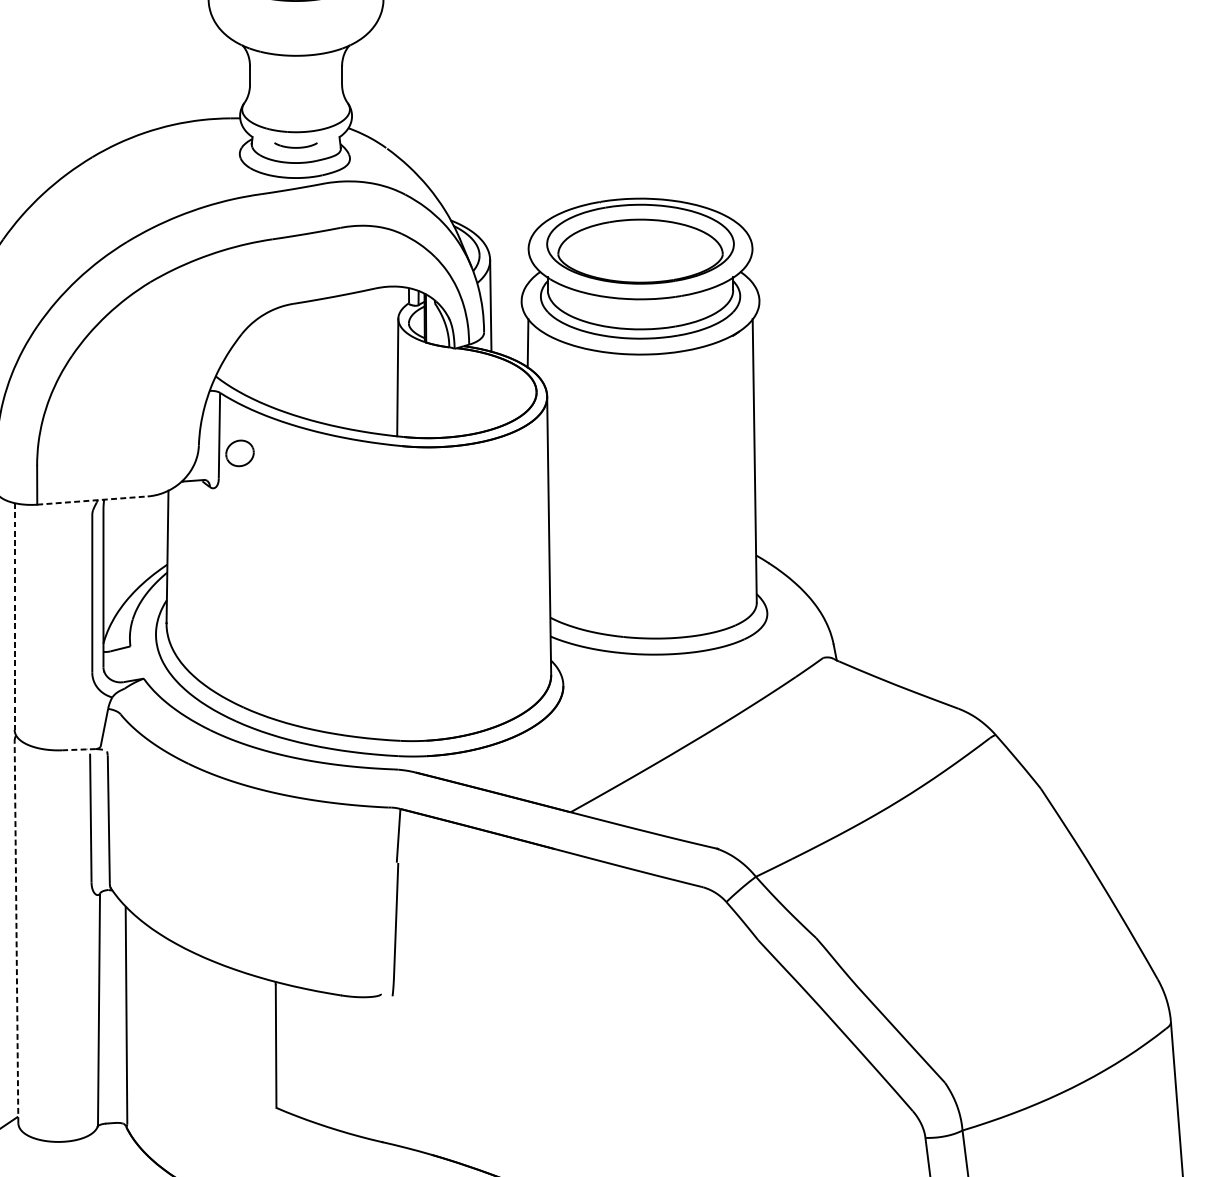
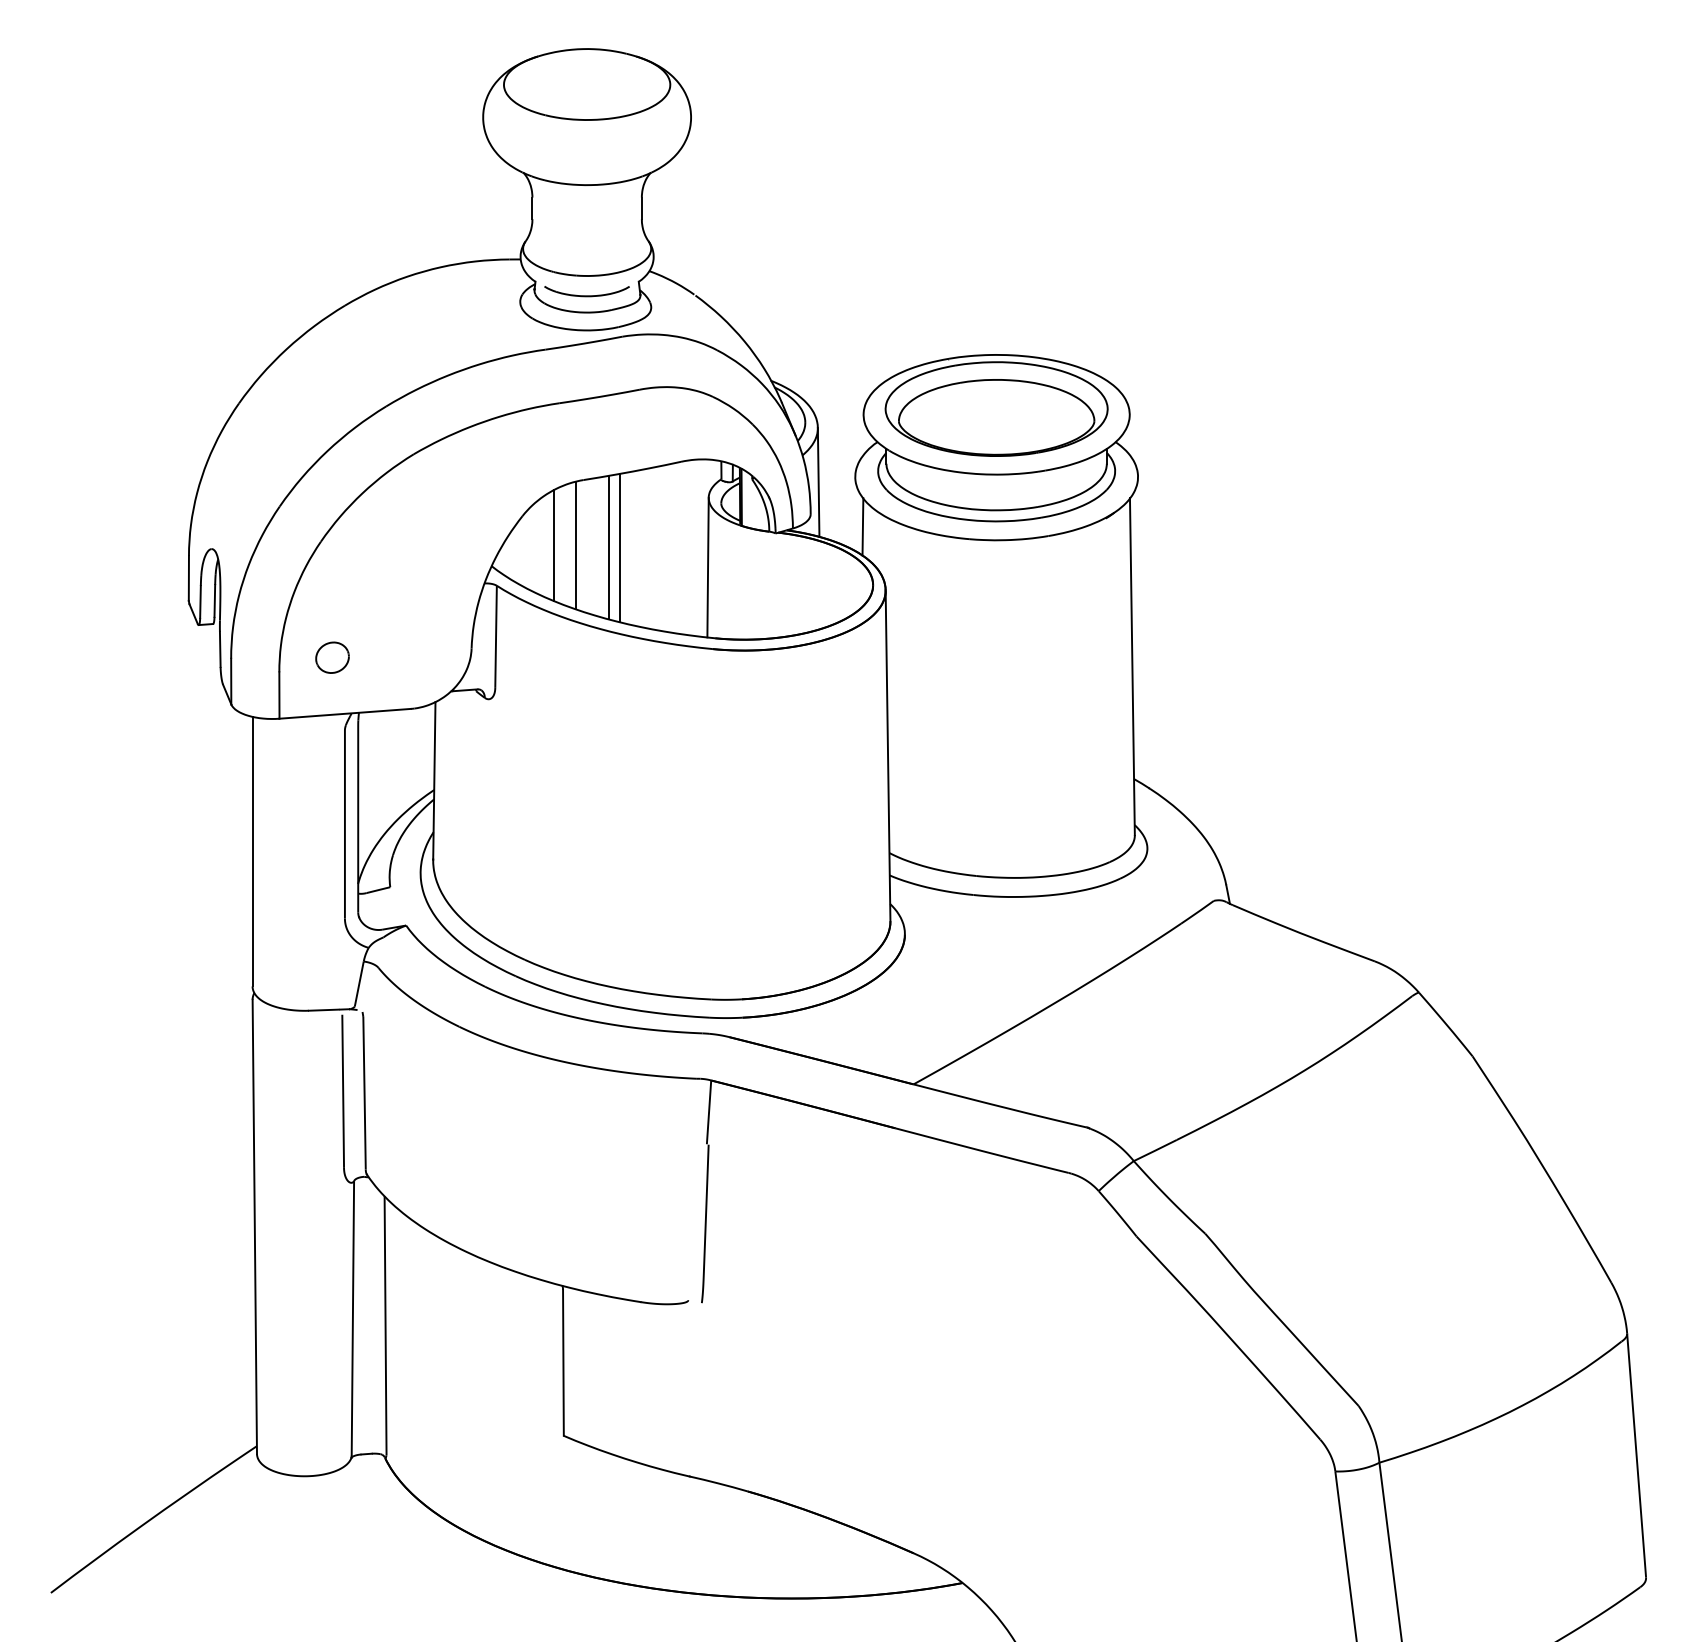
part: (295, 145) -> (586, 291), size x1.67
line: (268, 358) -> (554, 545), added
line: (286, 358) -> (575, 545), added
line: (314, 360) -> (608, 547), added
line: (324, 360) -> (620, 547), added
part: (240, 453) -> (332, 657), moved
line: (92, 500) -> (345, 713), dashed -> solid
line: (14, 616) -> (252, 851), dashed -> solid
line: (78, 750) -> (328, 1010), dashed -> solid
line: (16, 931) -> (254, 1226), dashed -> solid

